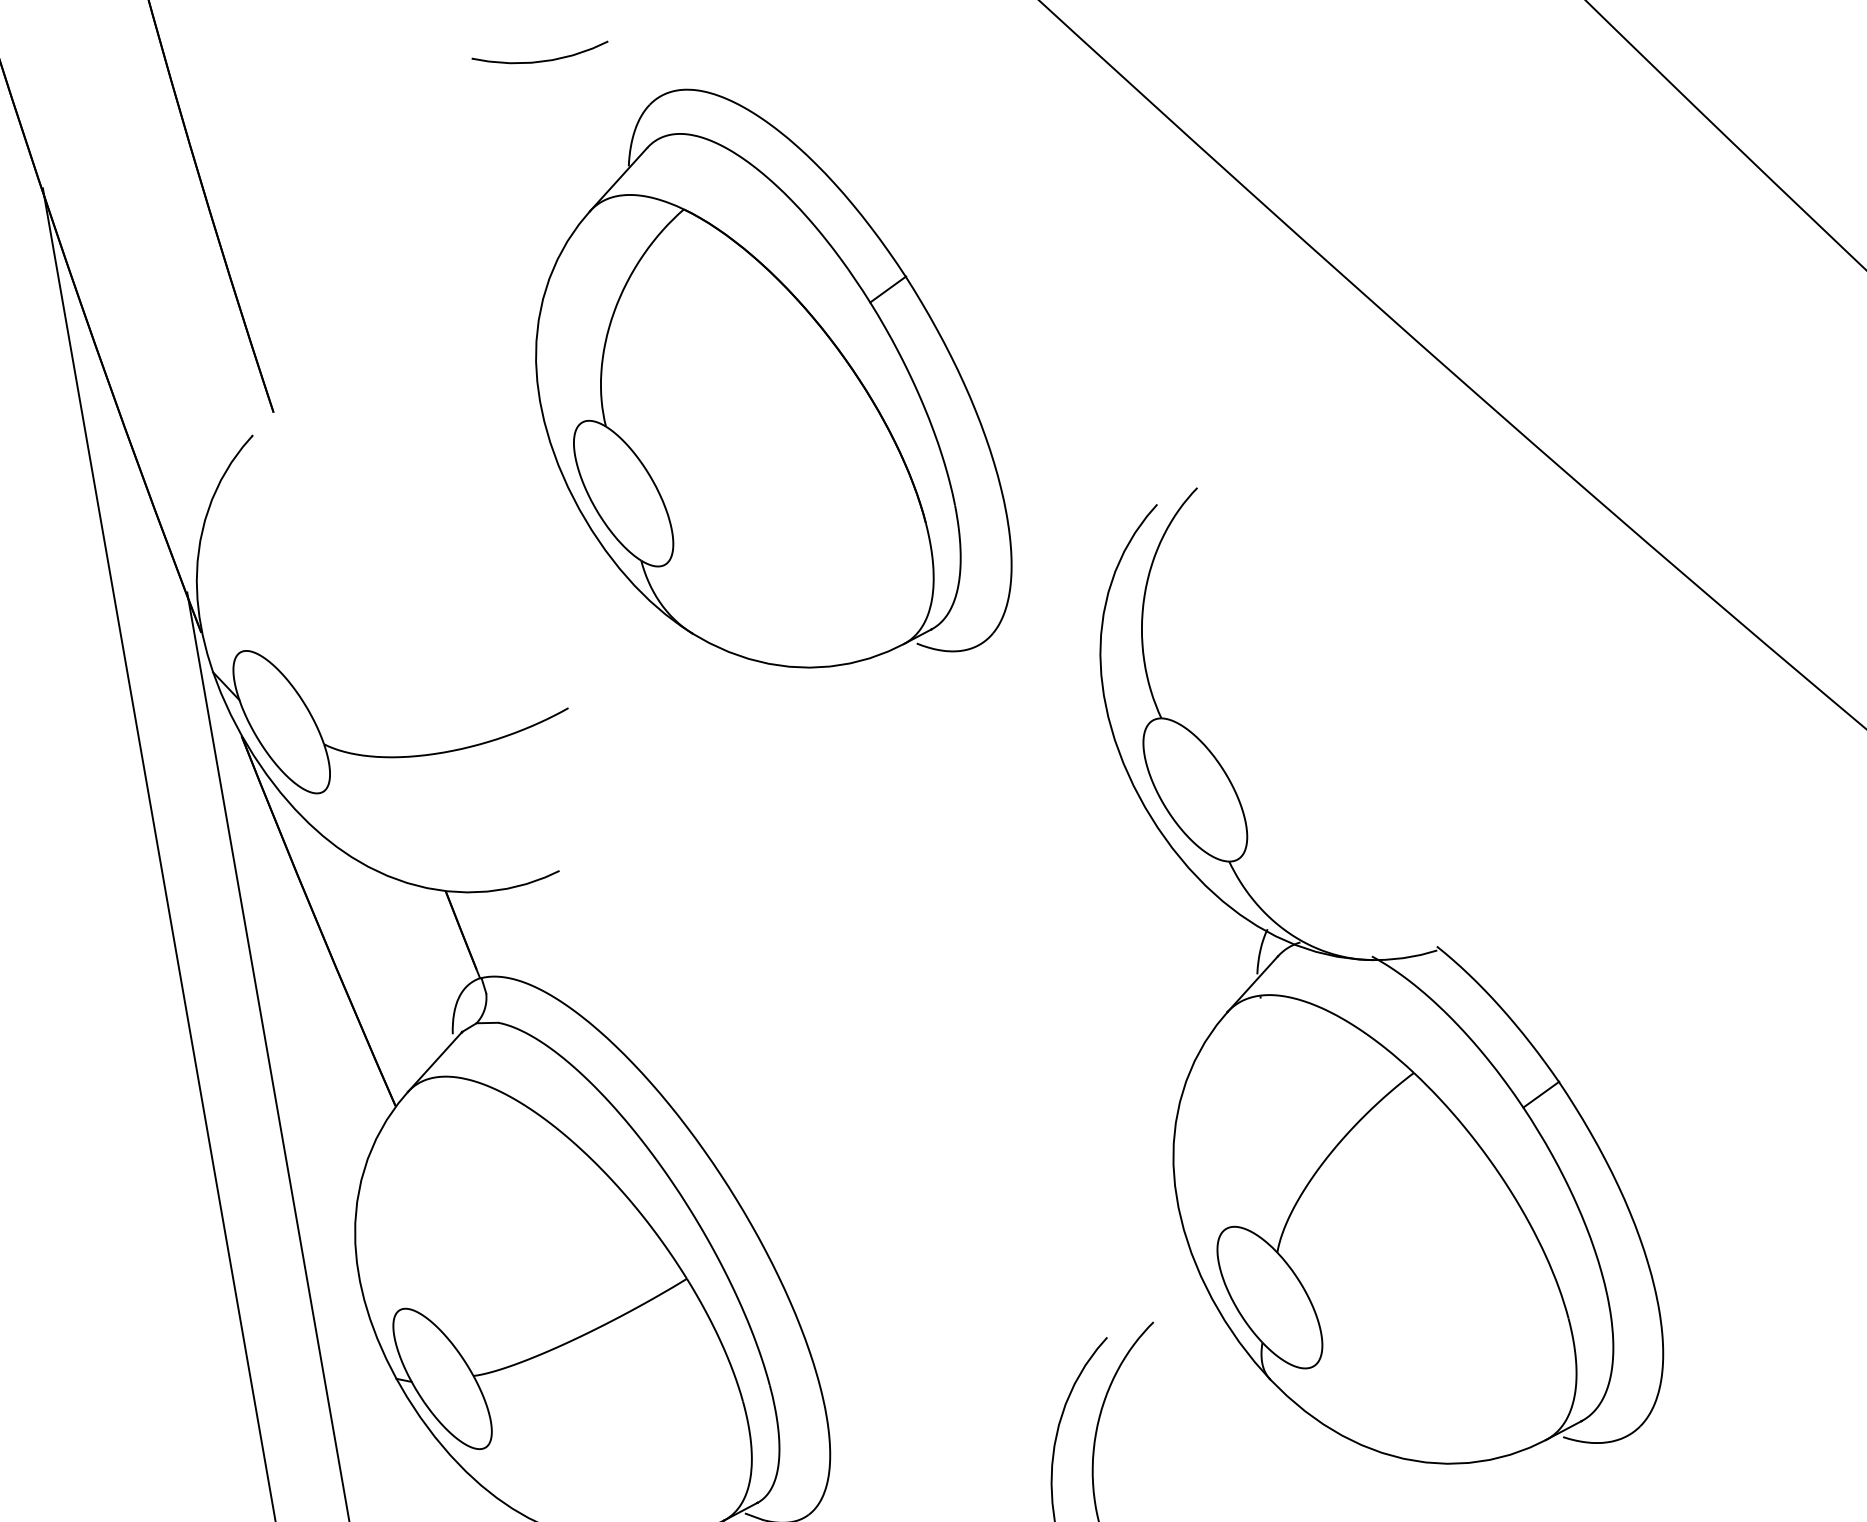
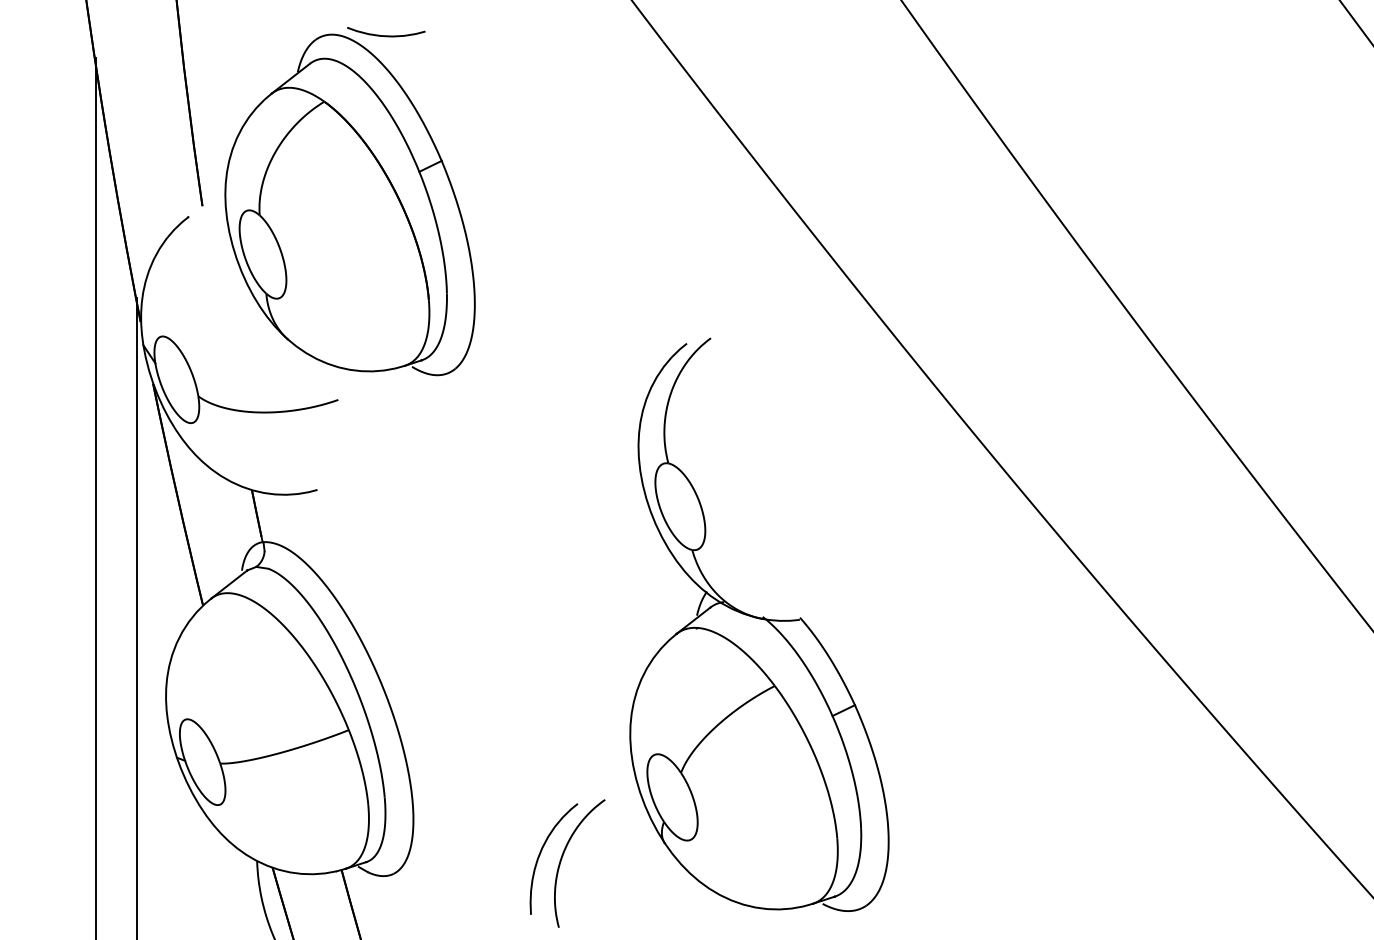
part: (758, 380) -> (349, 204), moved

